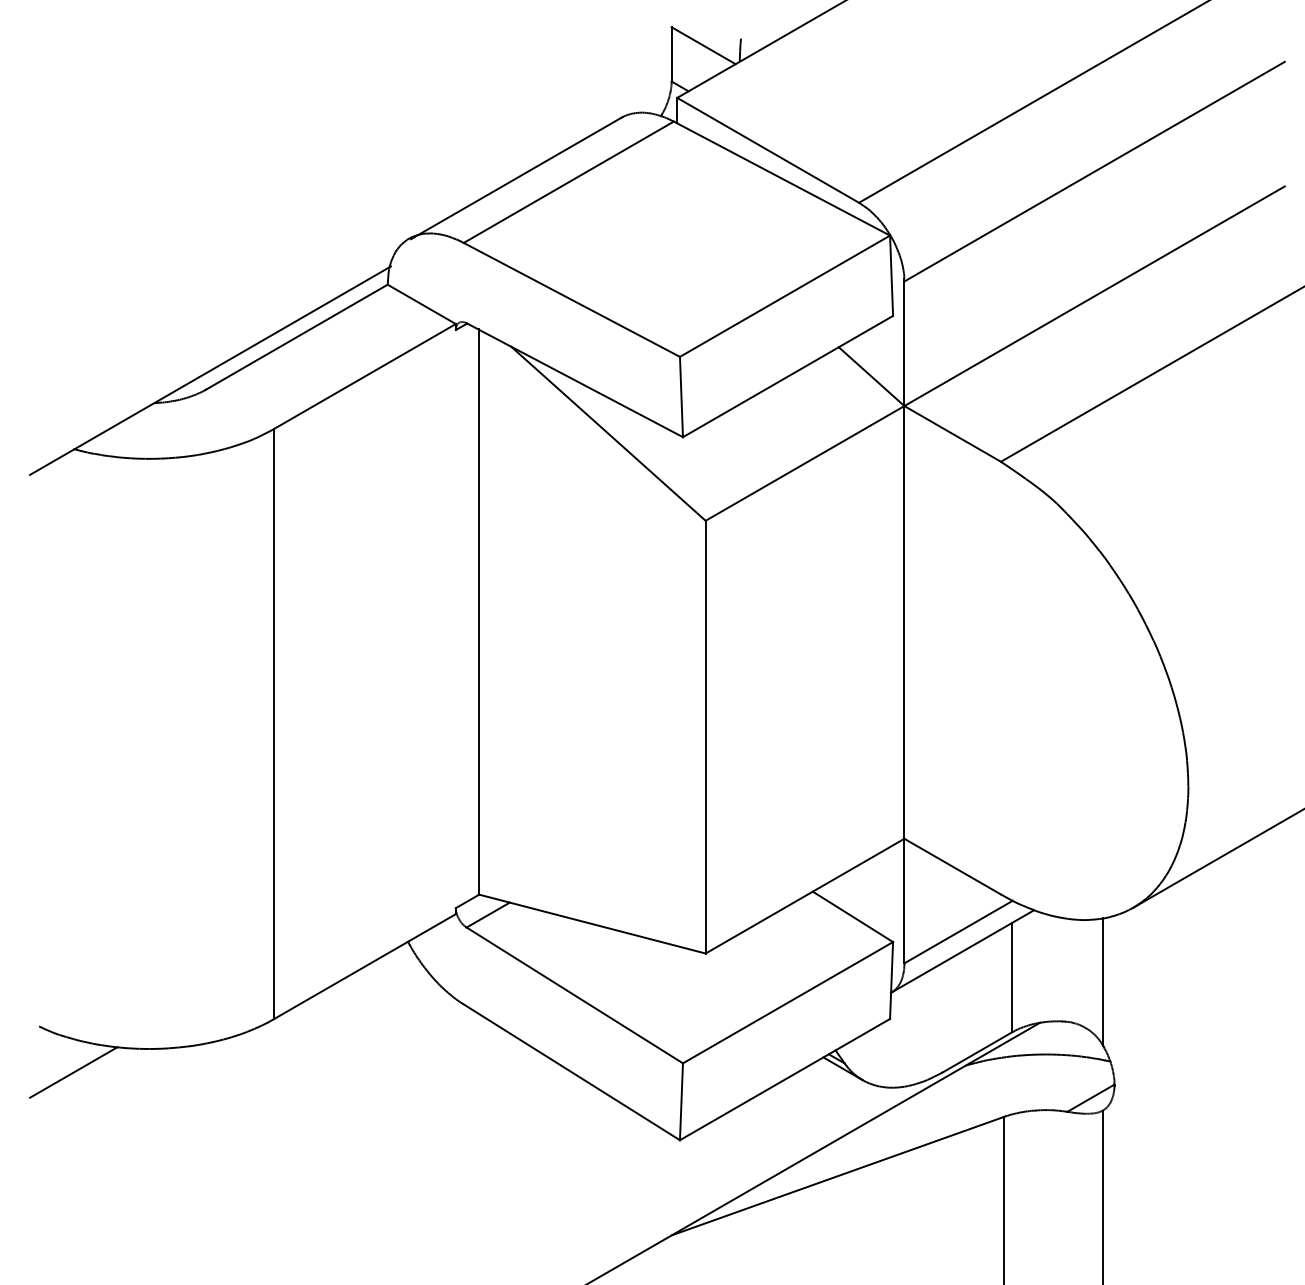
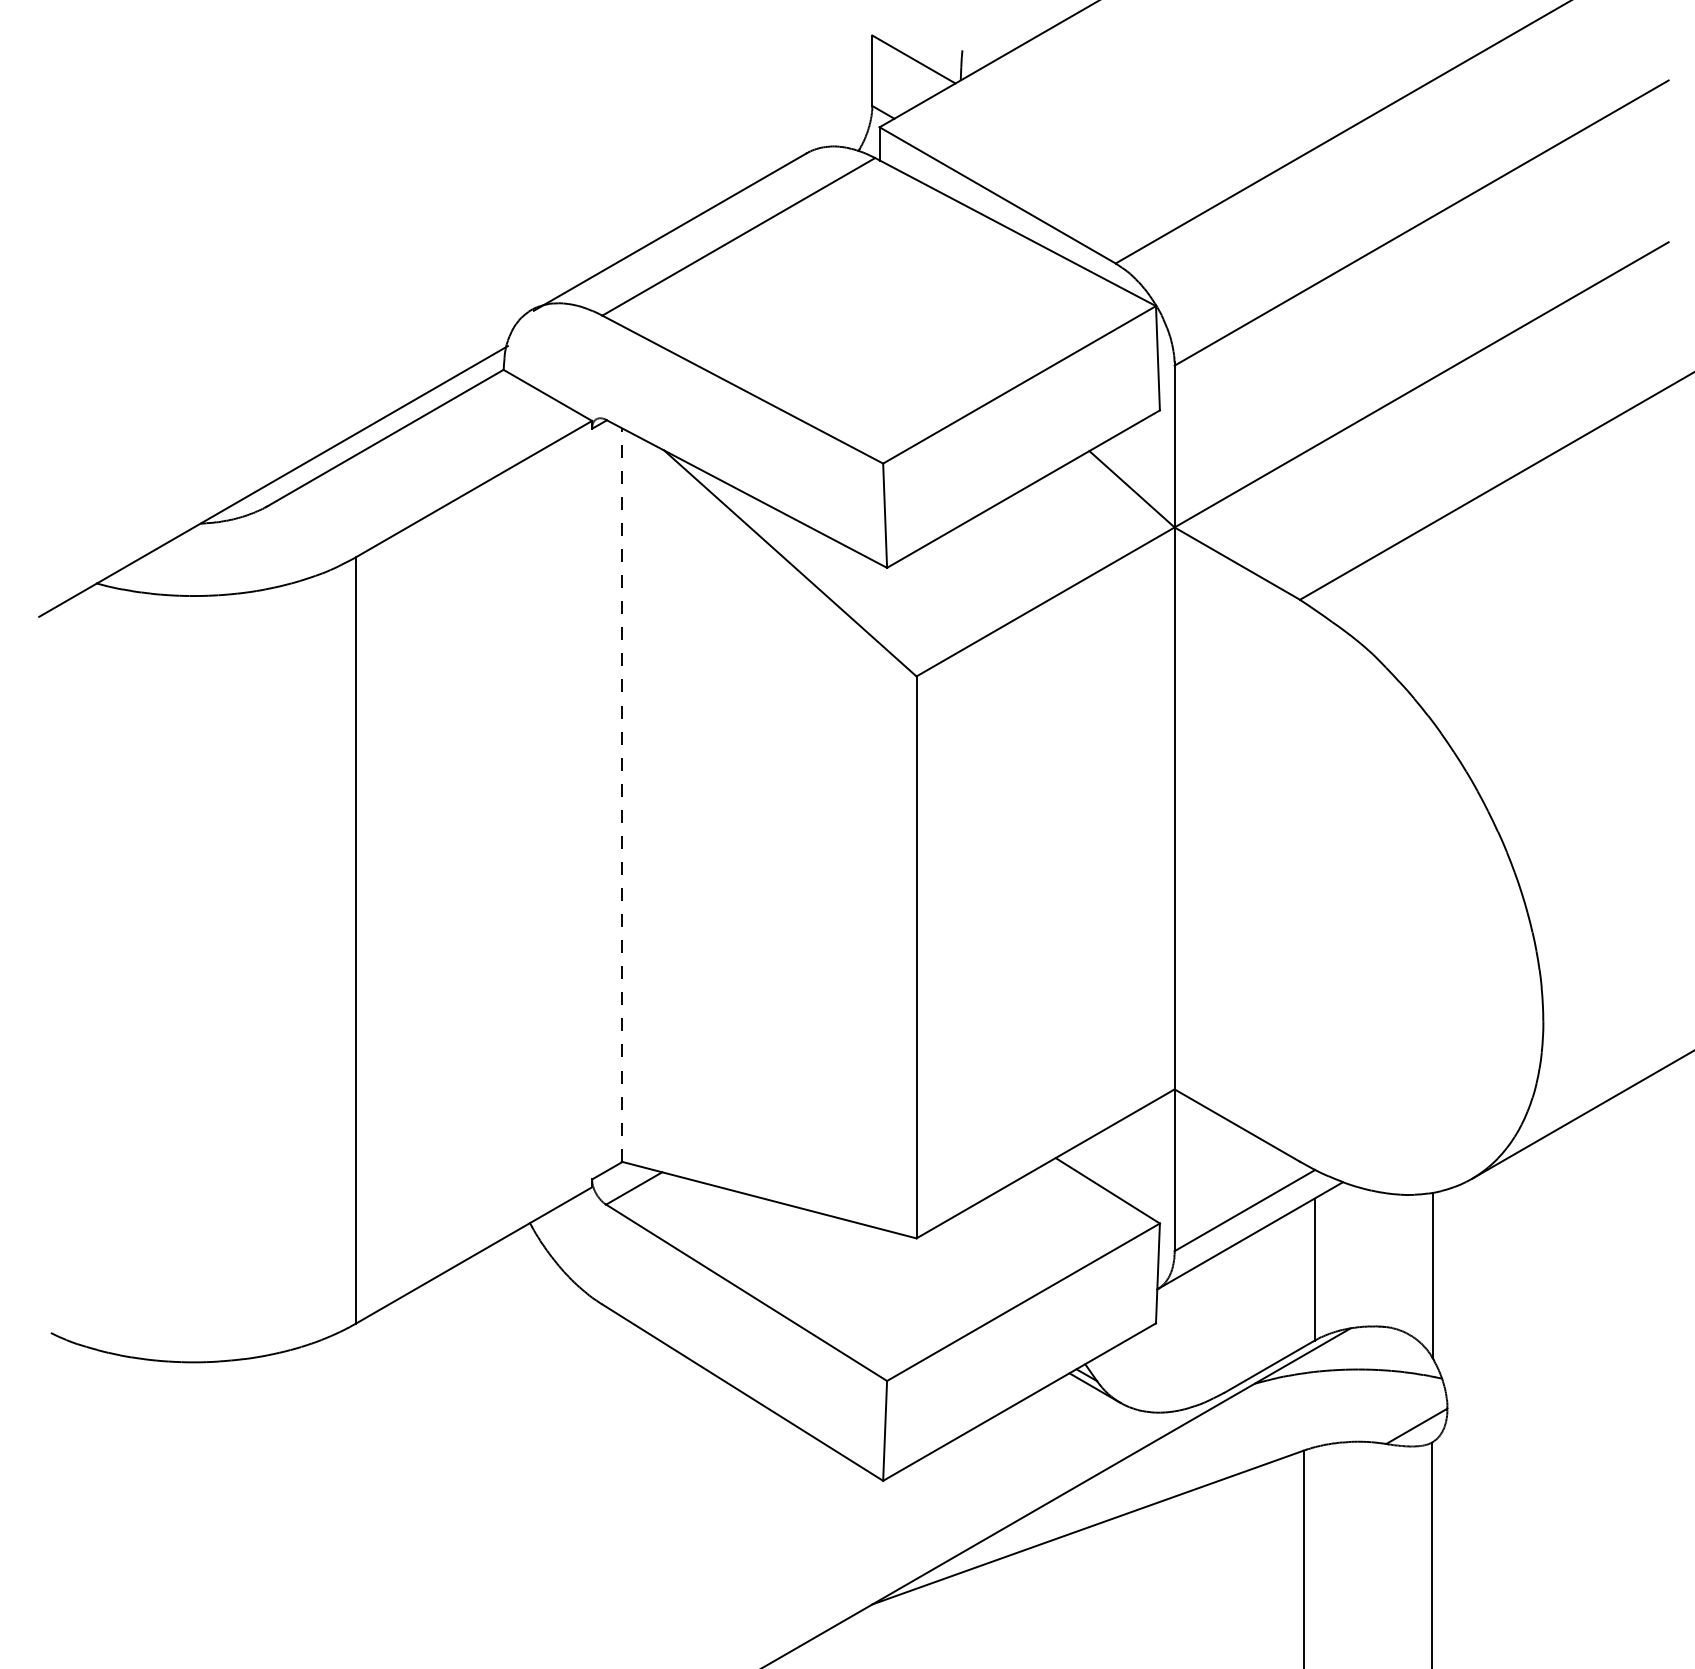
line: (478, 611) -> (621, 794), solid -> dashed
line: (73, 1072) -> (95, 1392), removed

